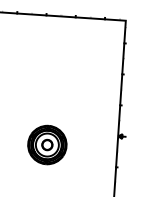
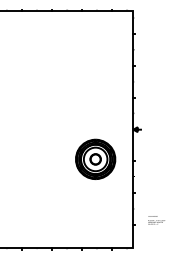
part: (47, 144) -> (95, 158), moved

